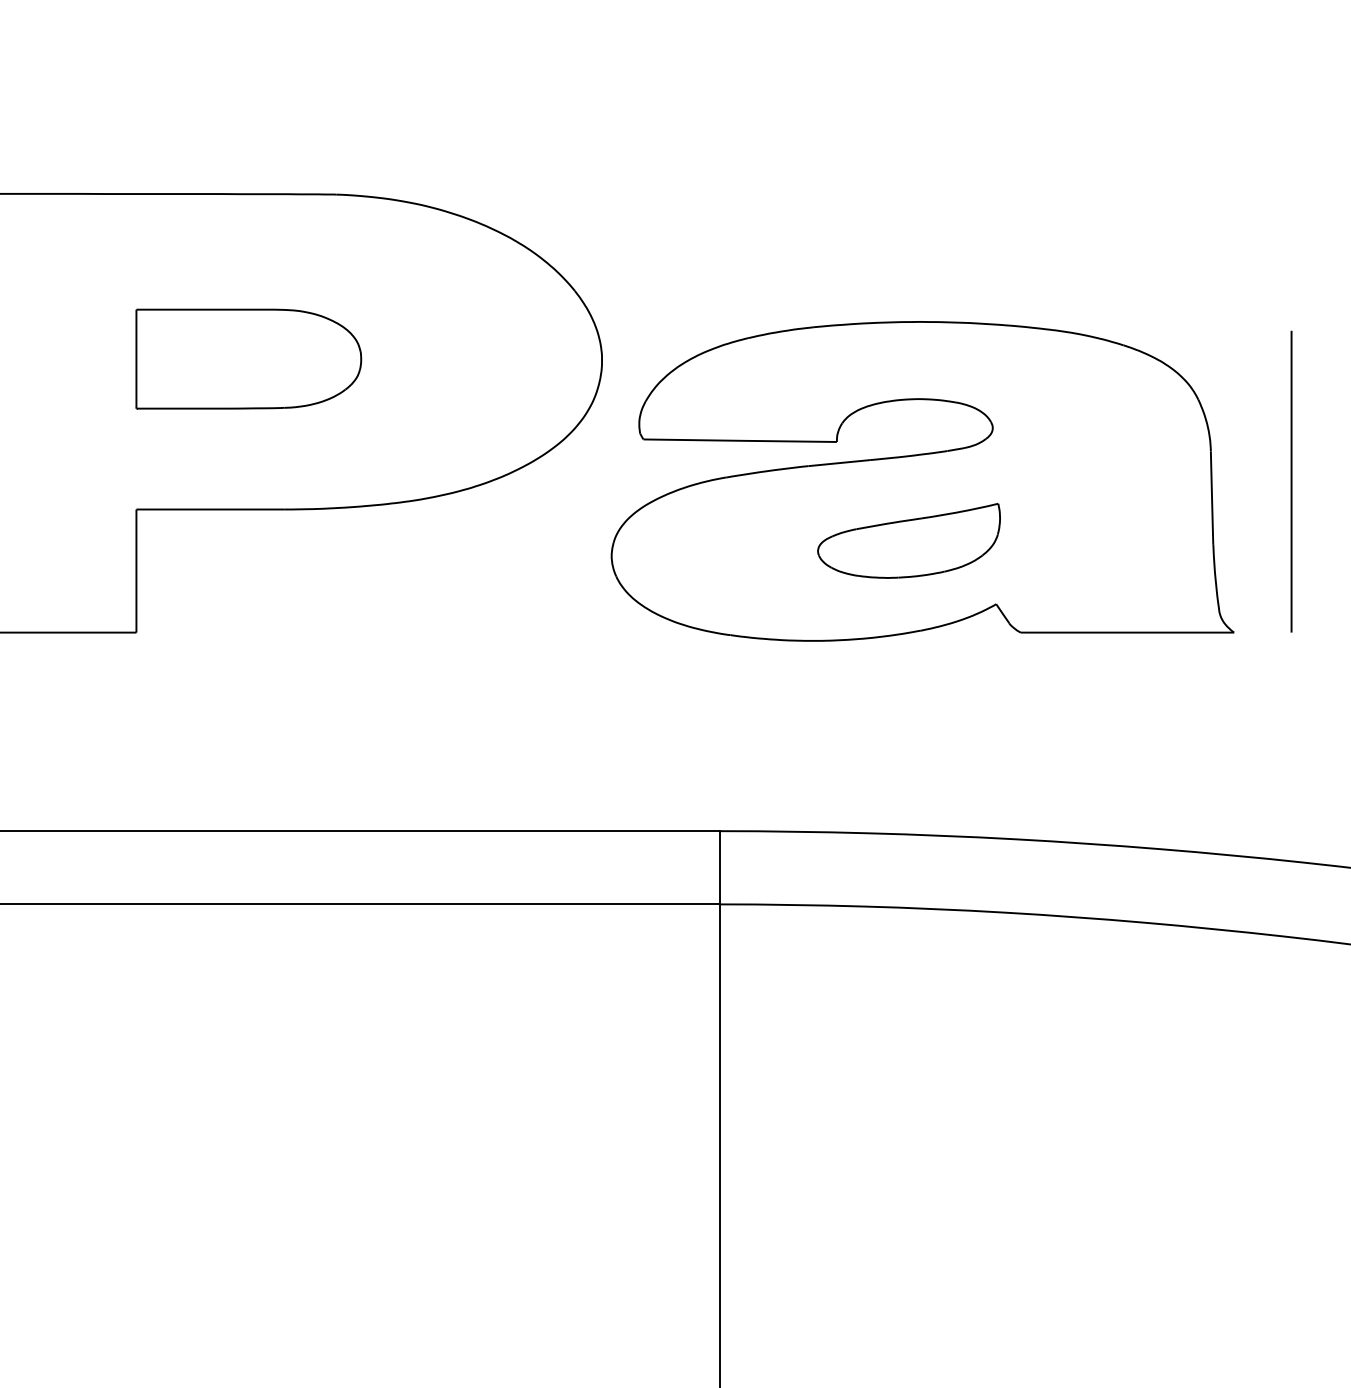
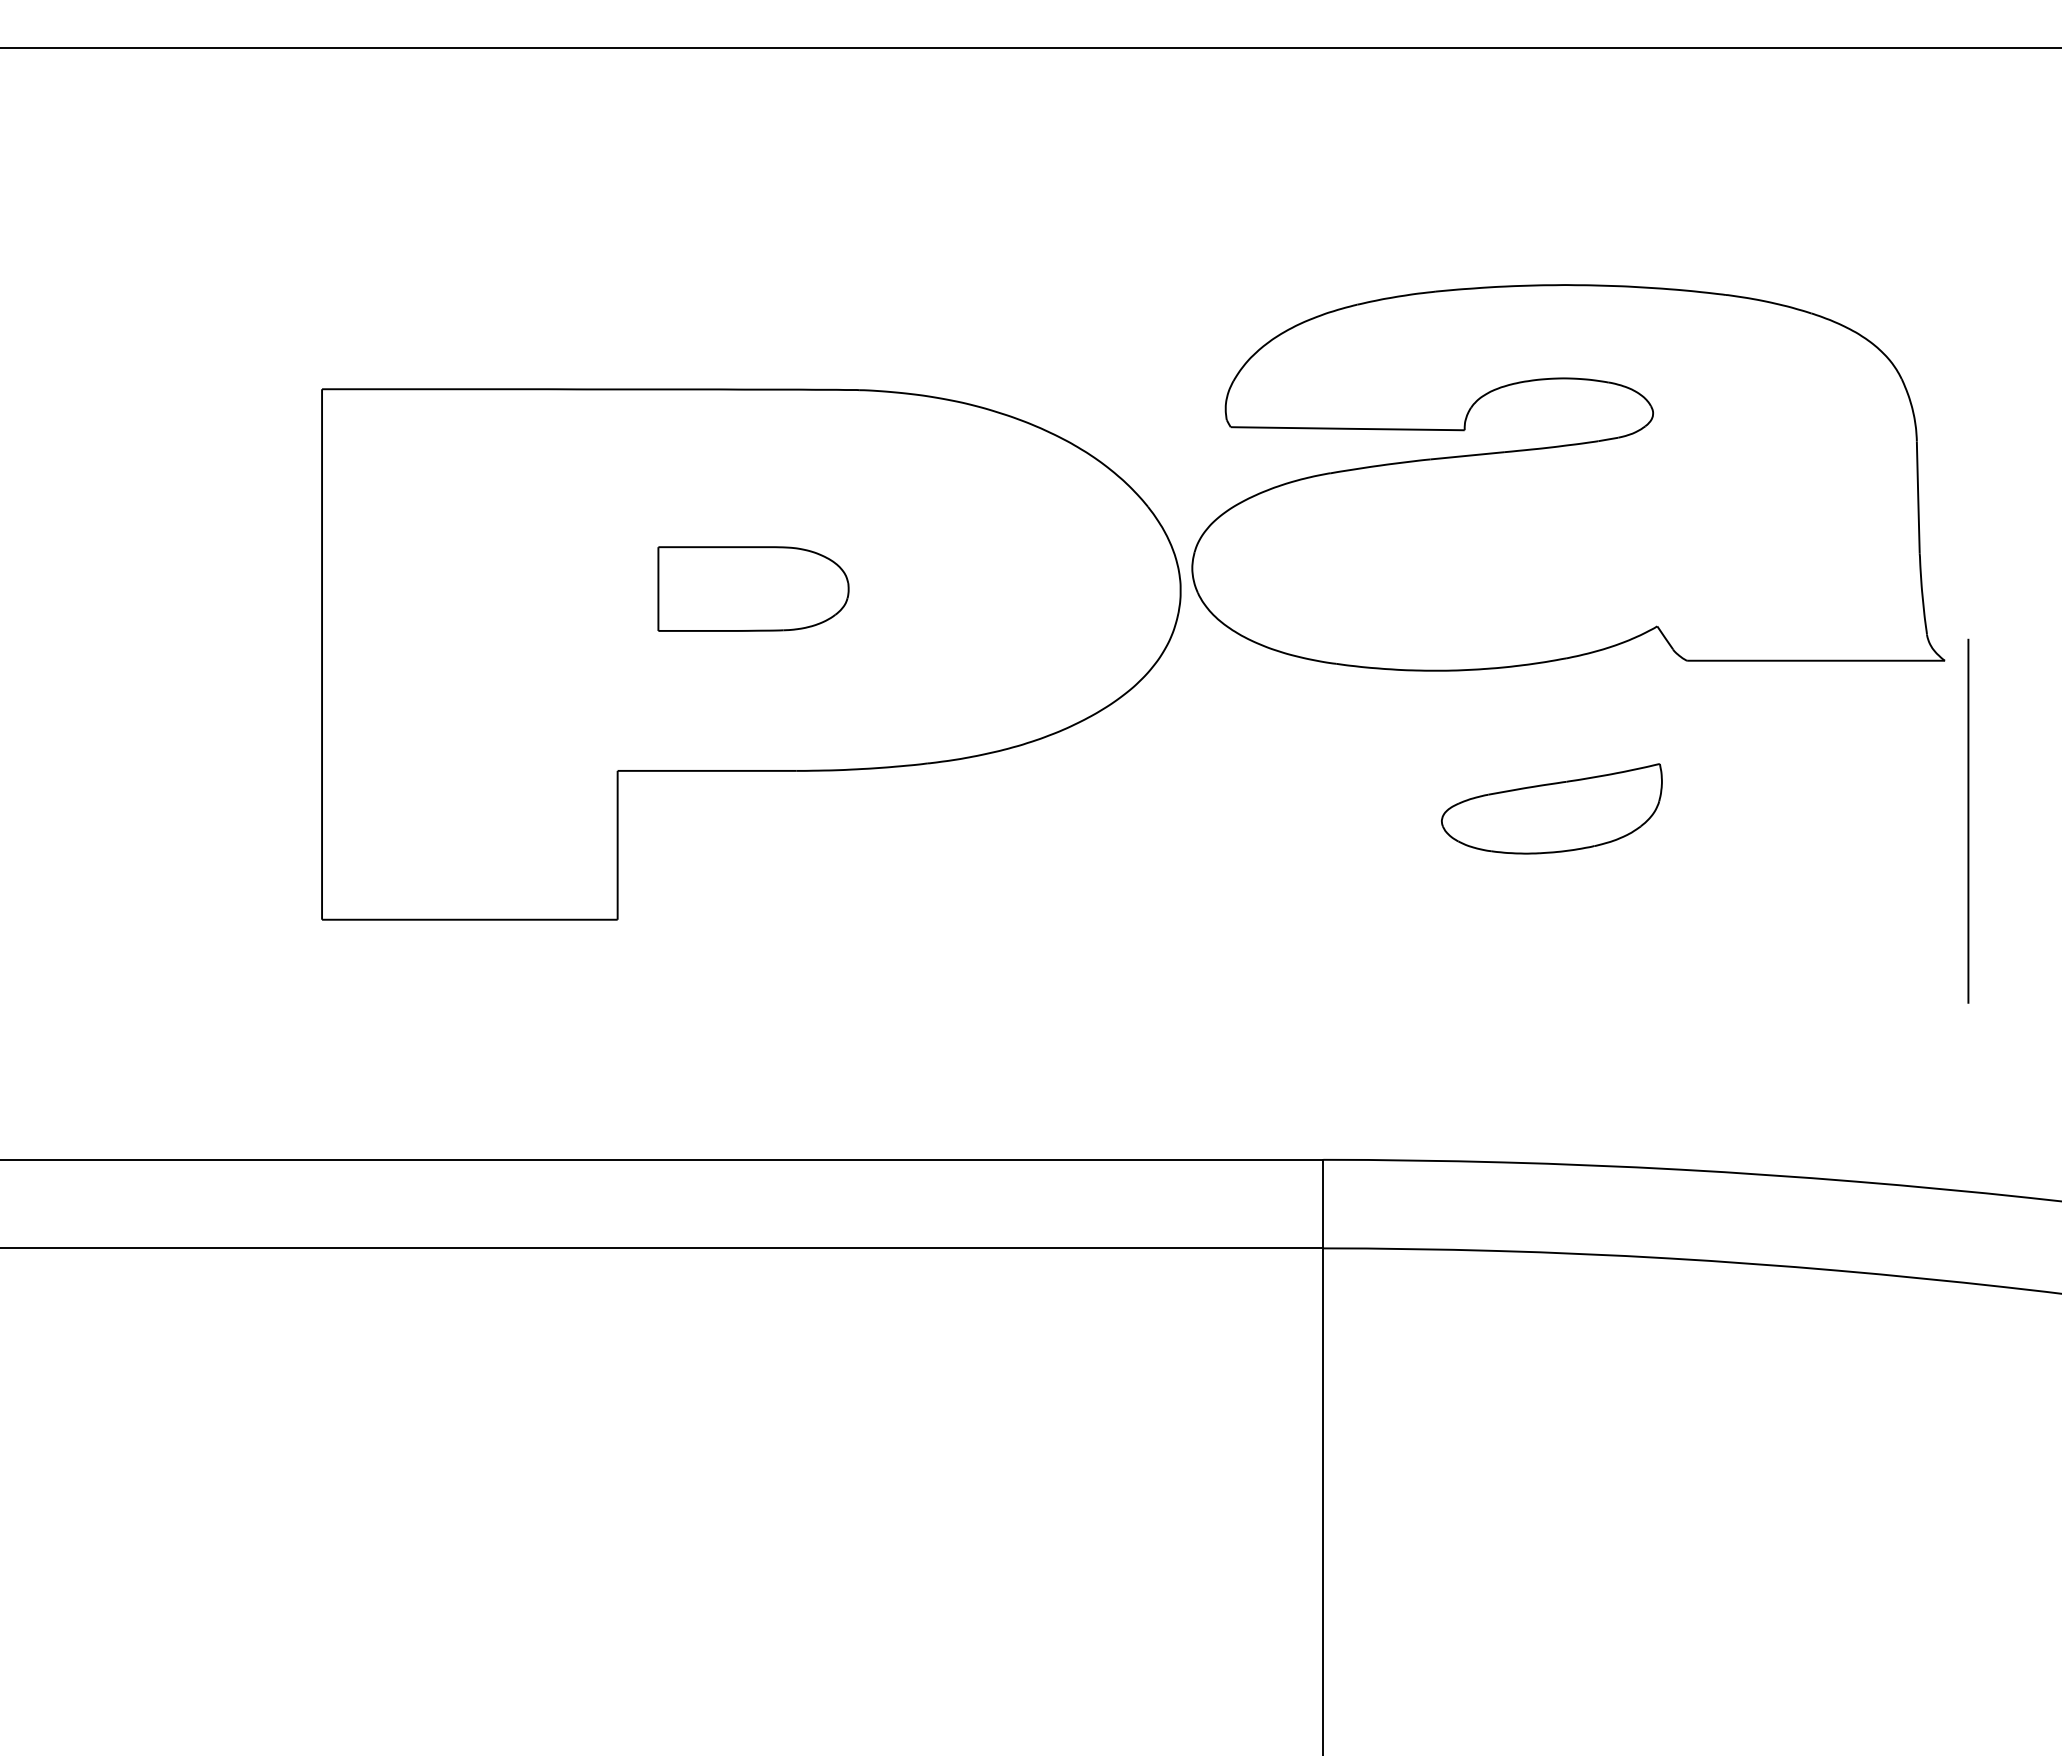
part: (248, 358) -> (753, 588), size x0.7
part: (922, 481) -> (1568, 477), moved
line: (1291, 481) -> (1968, 820), moved

